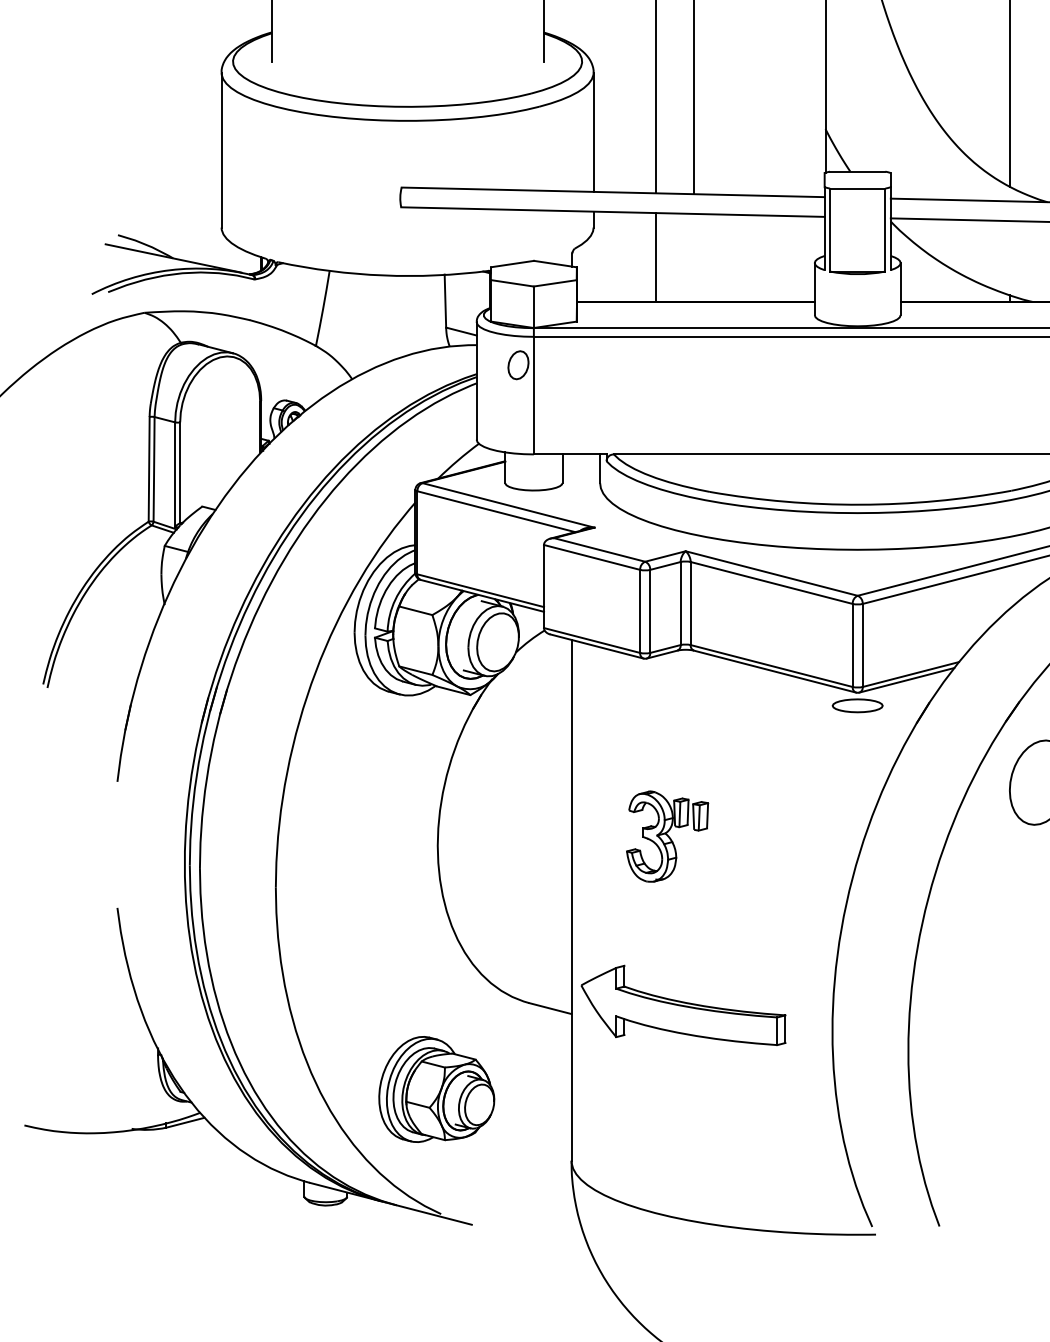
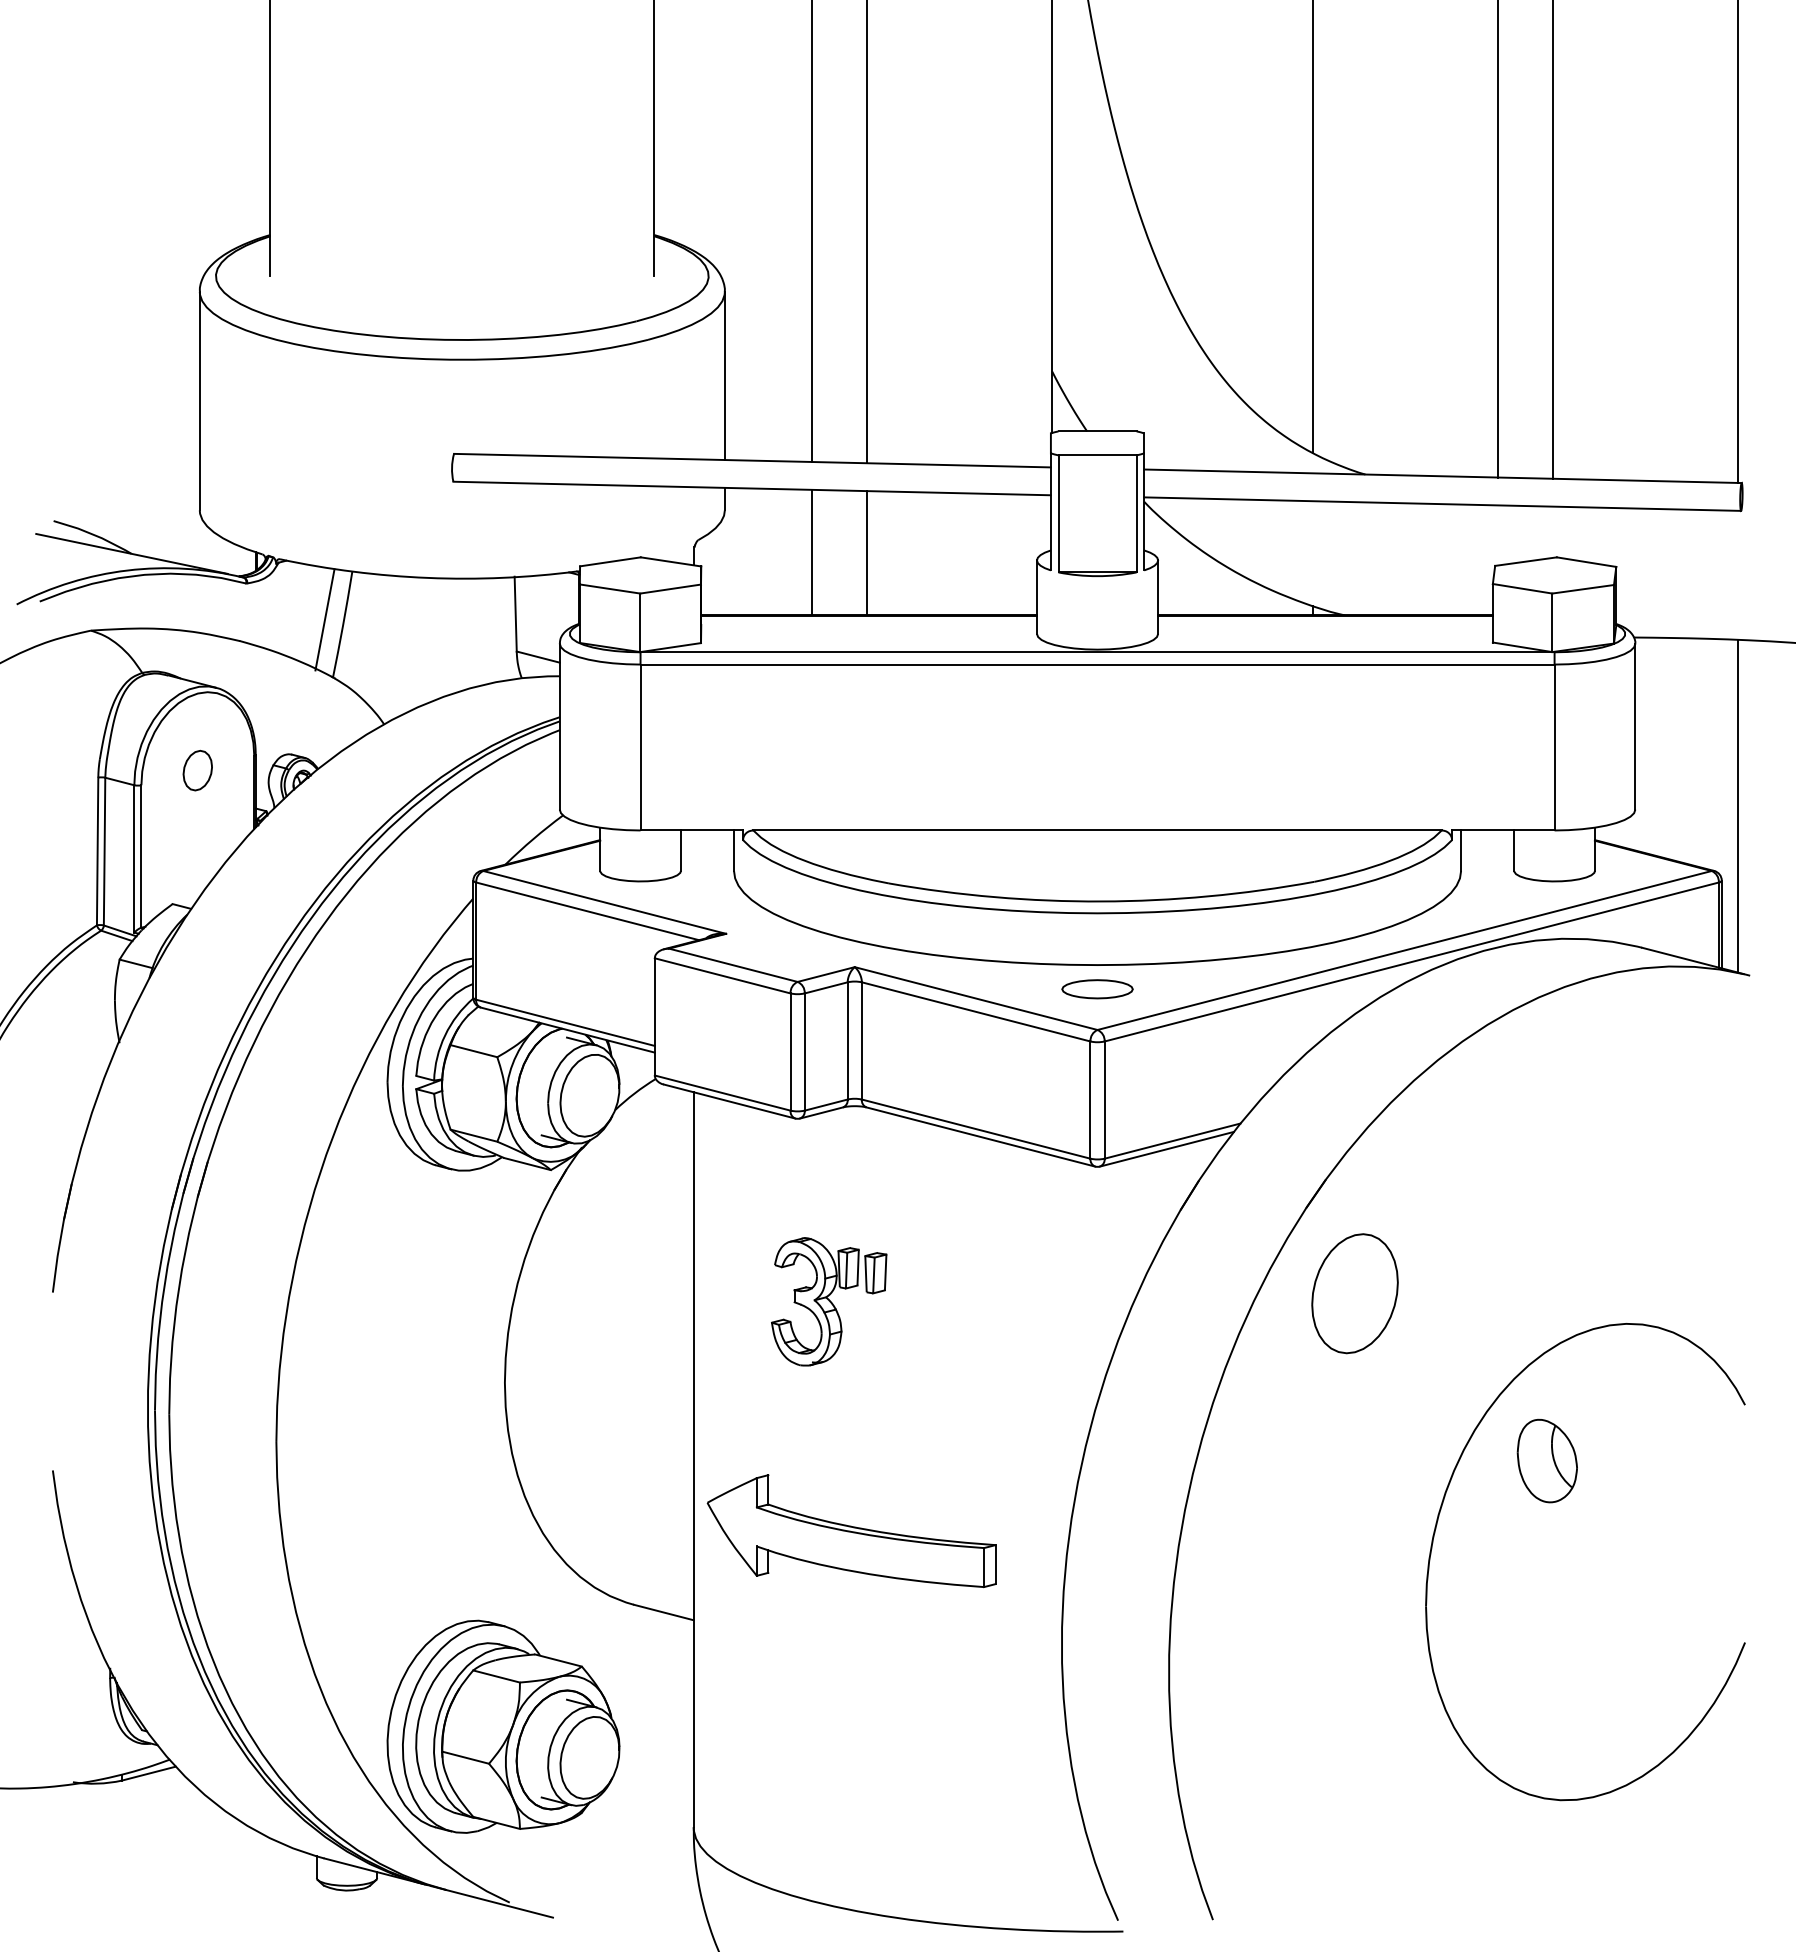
line: (694, 258) -> (867, 553), added
line: (309, 304) -> (324, 619), added
part: (518, 365) -> (197, 770), moved
part: (857, 705) -> (1097, 989), moved
part: (667, 836) -> (829, 1301), moved
part: (683, 1005) -> (851, 1531), moved
part: (436, 1089) -> (503, 1726), size x1.43

